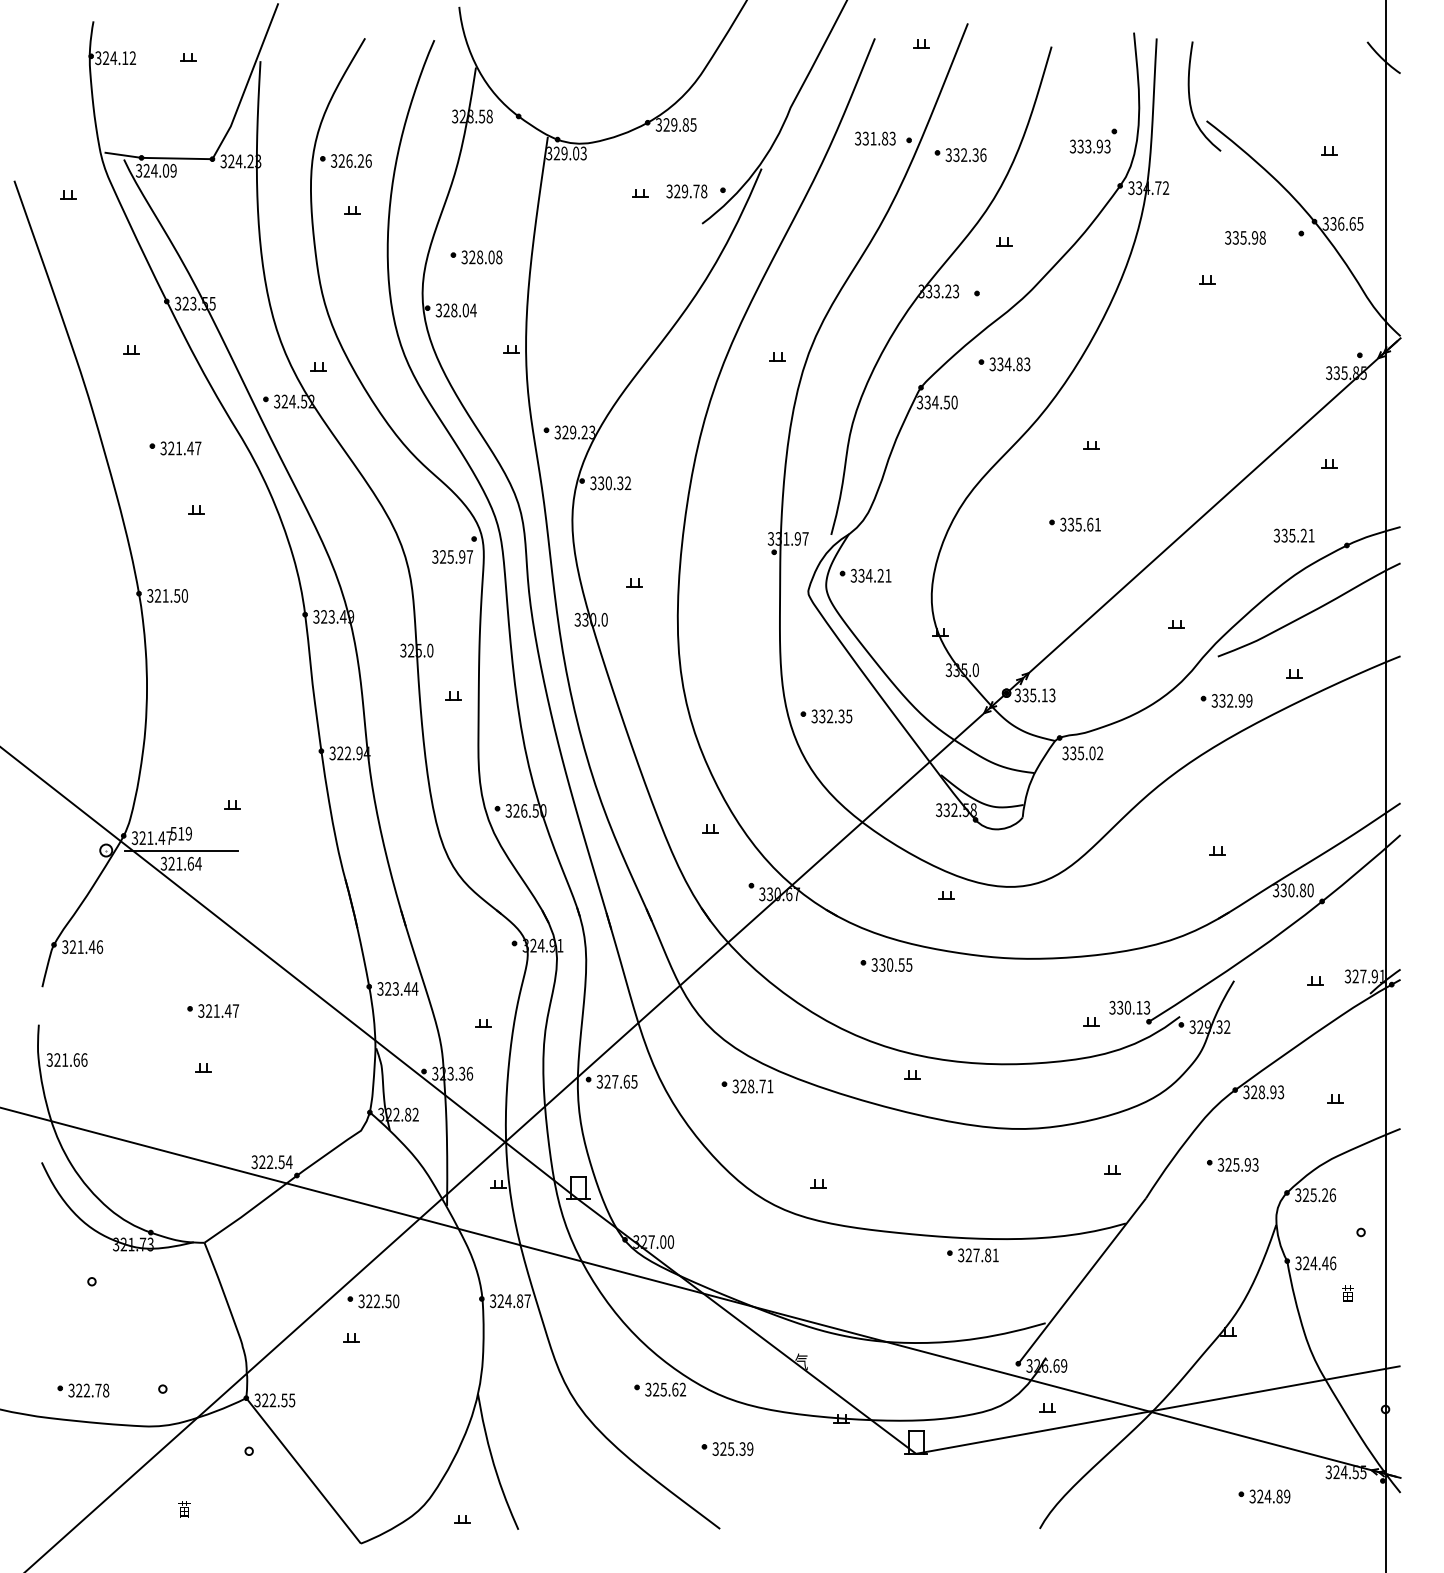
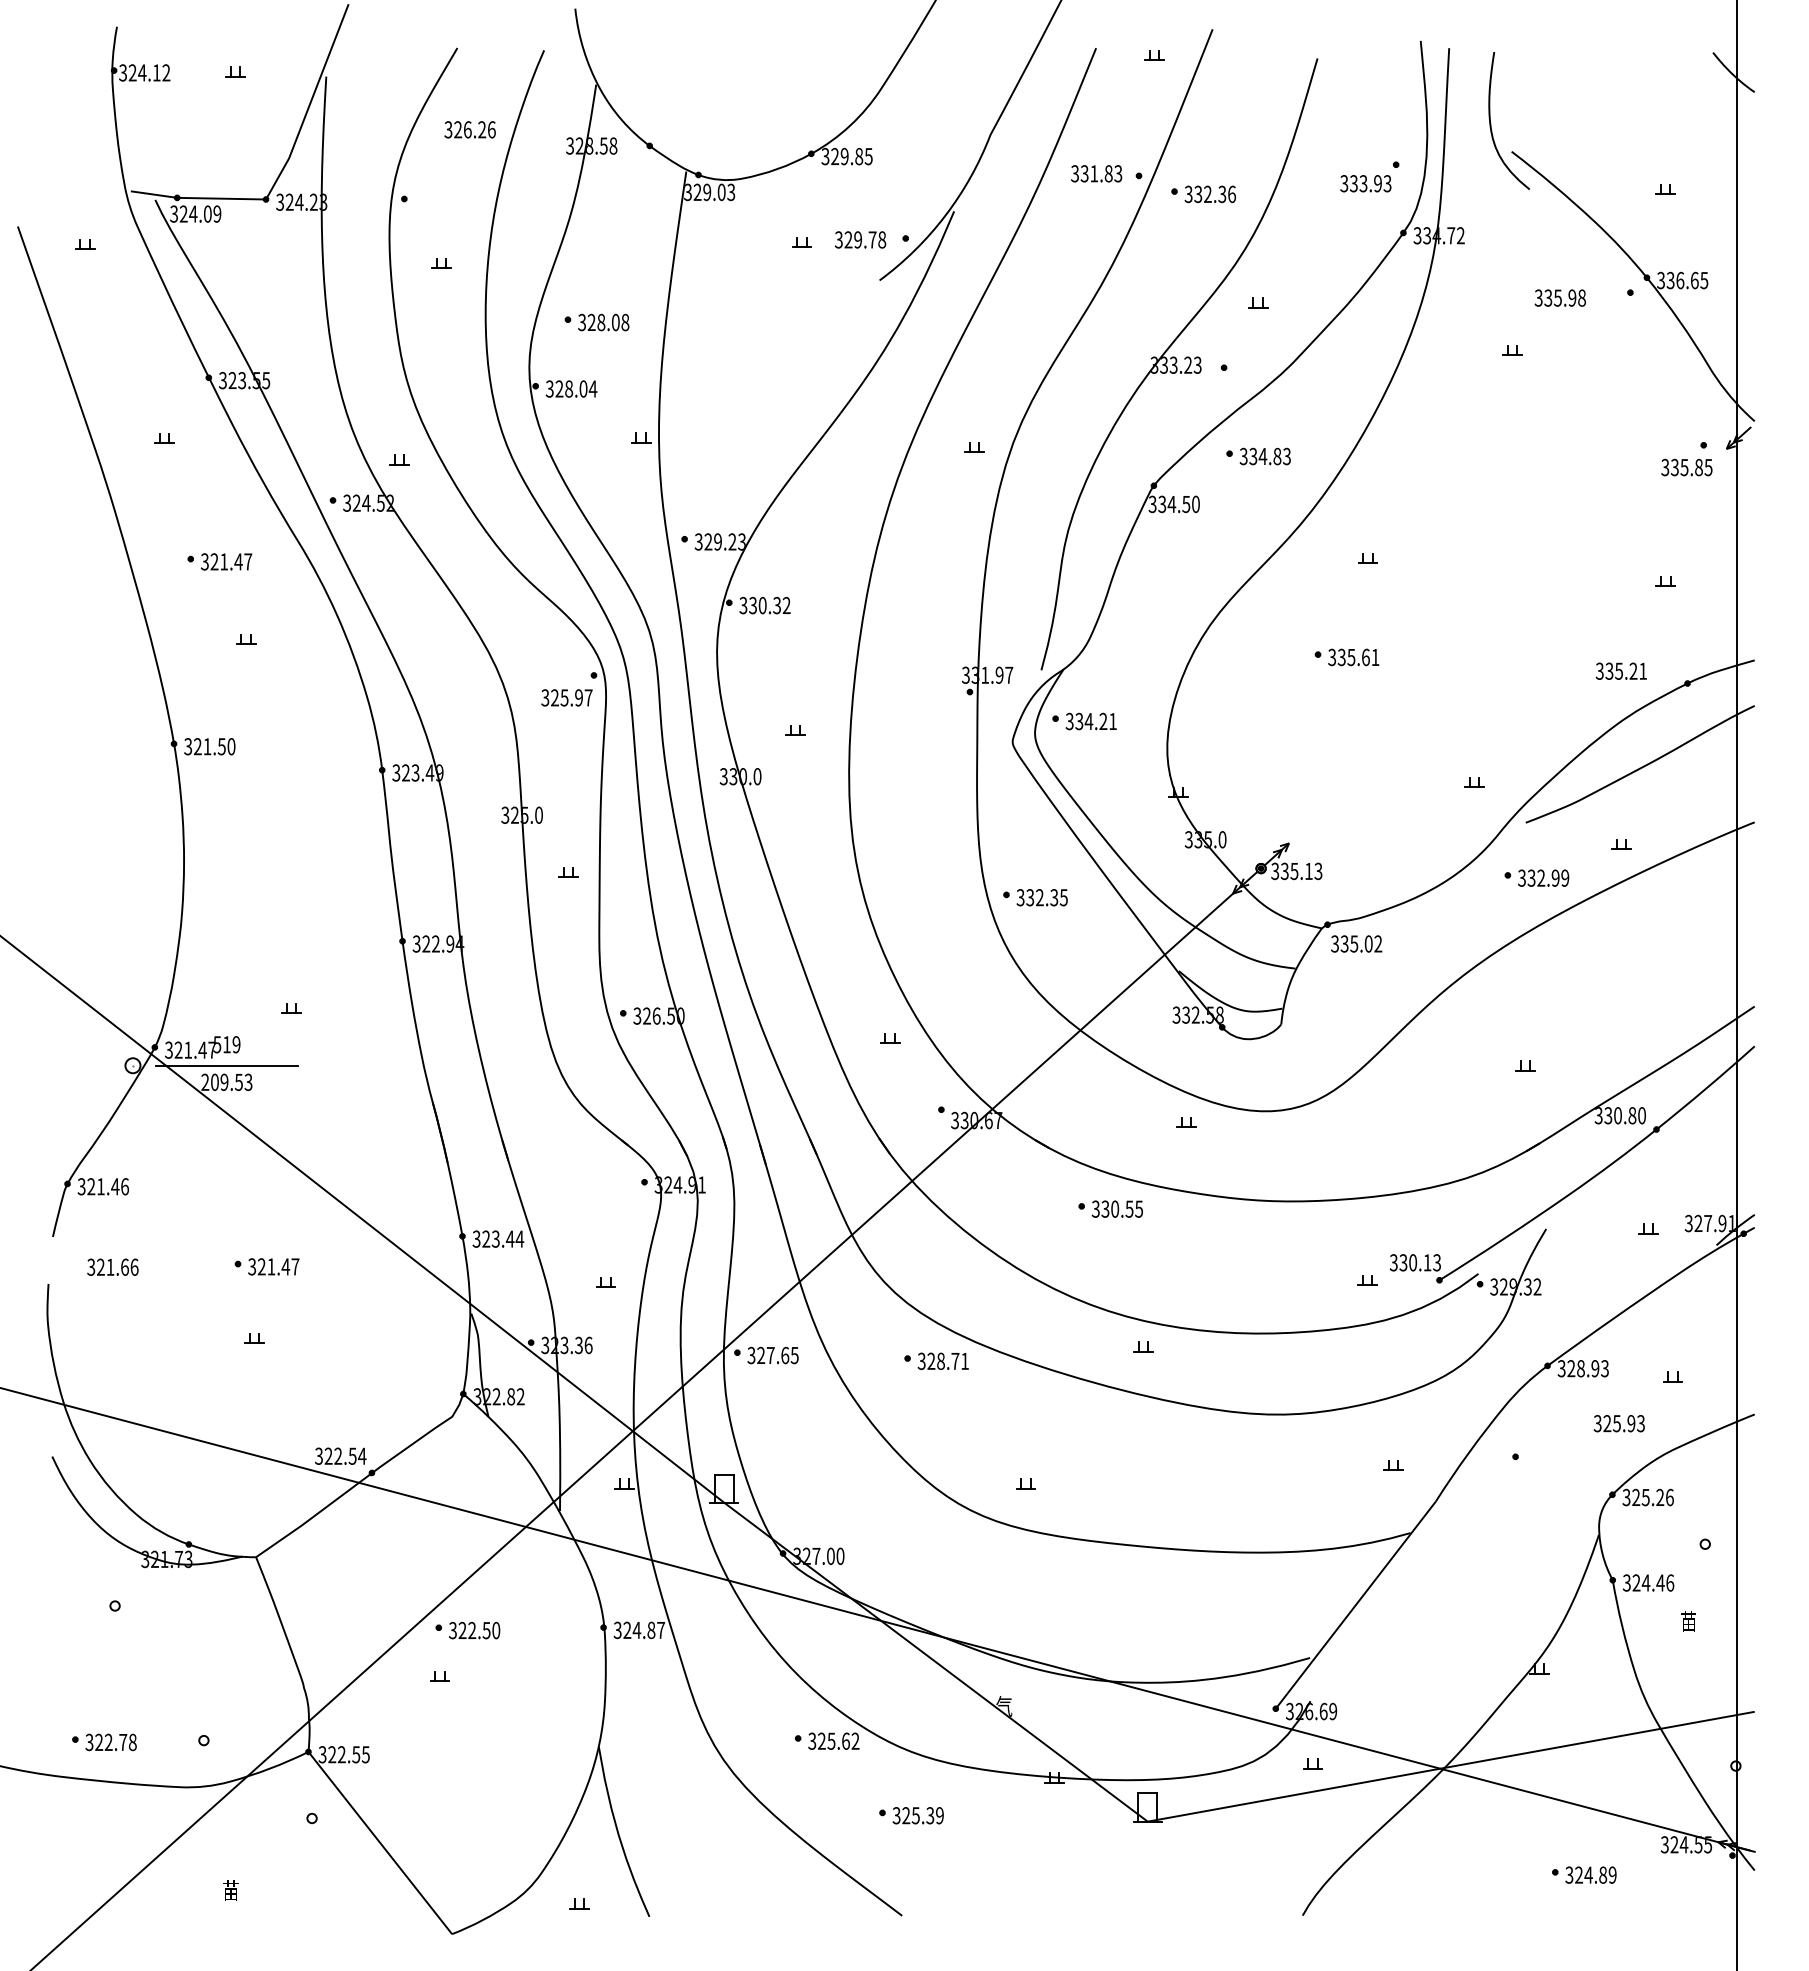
text: (350, 160) -> (469, 129), moved
line: (1214, 505) -> (1521, 633), removed
text: (180, 863) -> (226, 1082), 321.64 -> 209.53
text: (66, 1059) -> (112, 1266), moved
text: (1237, 1164) -> (1618, 1423), moved
part: (972, 1254) -> (1218, 1572), removed

